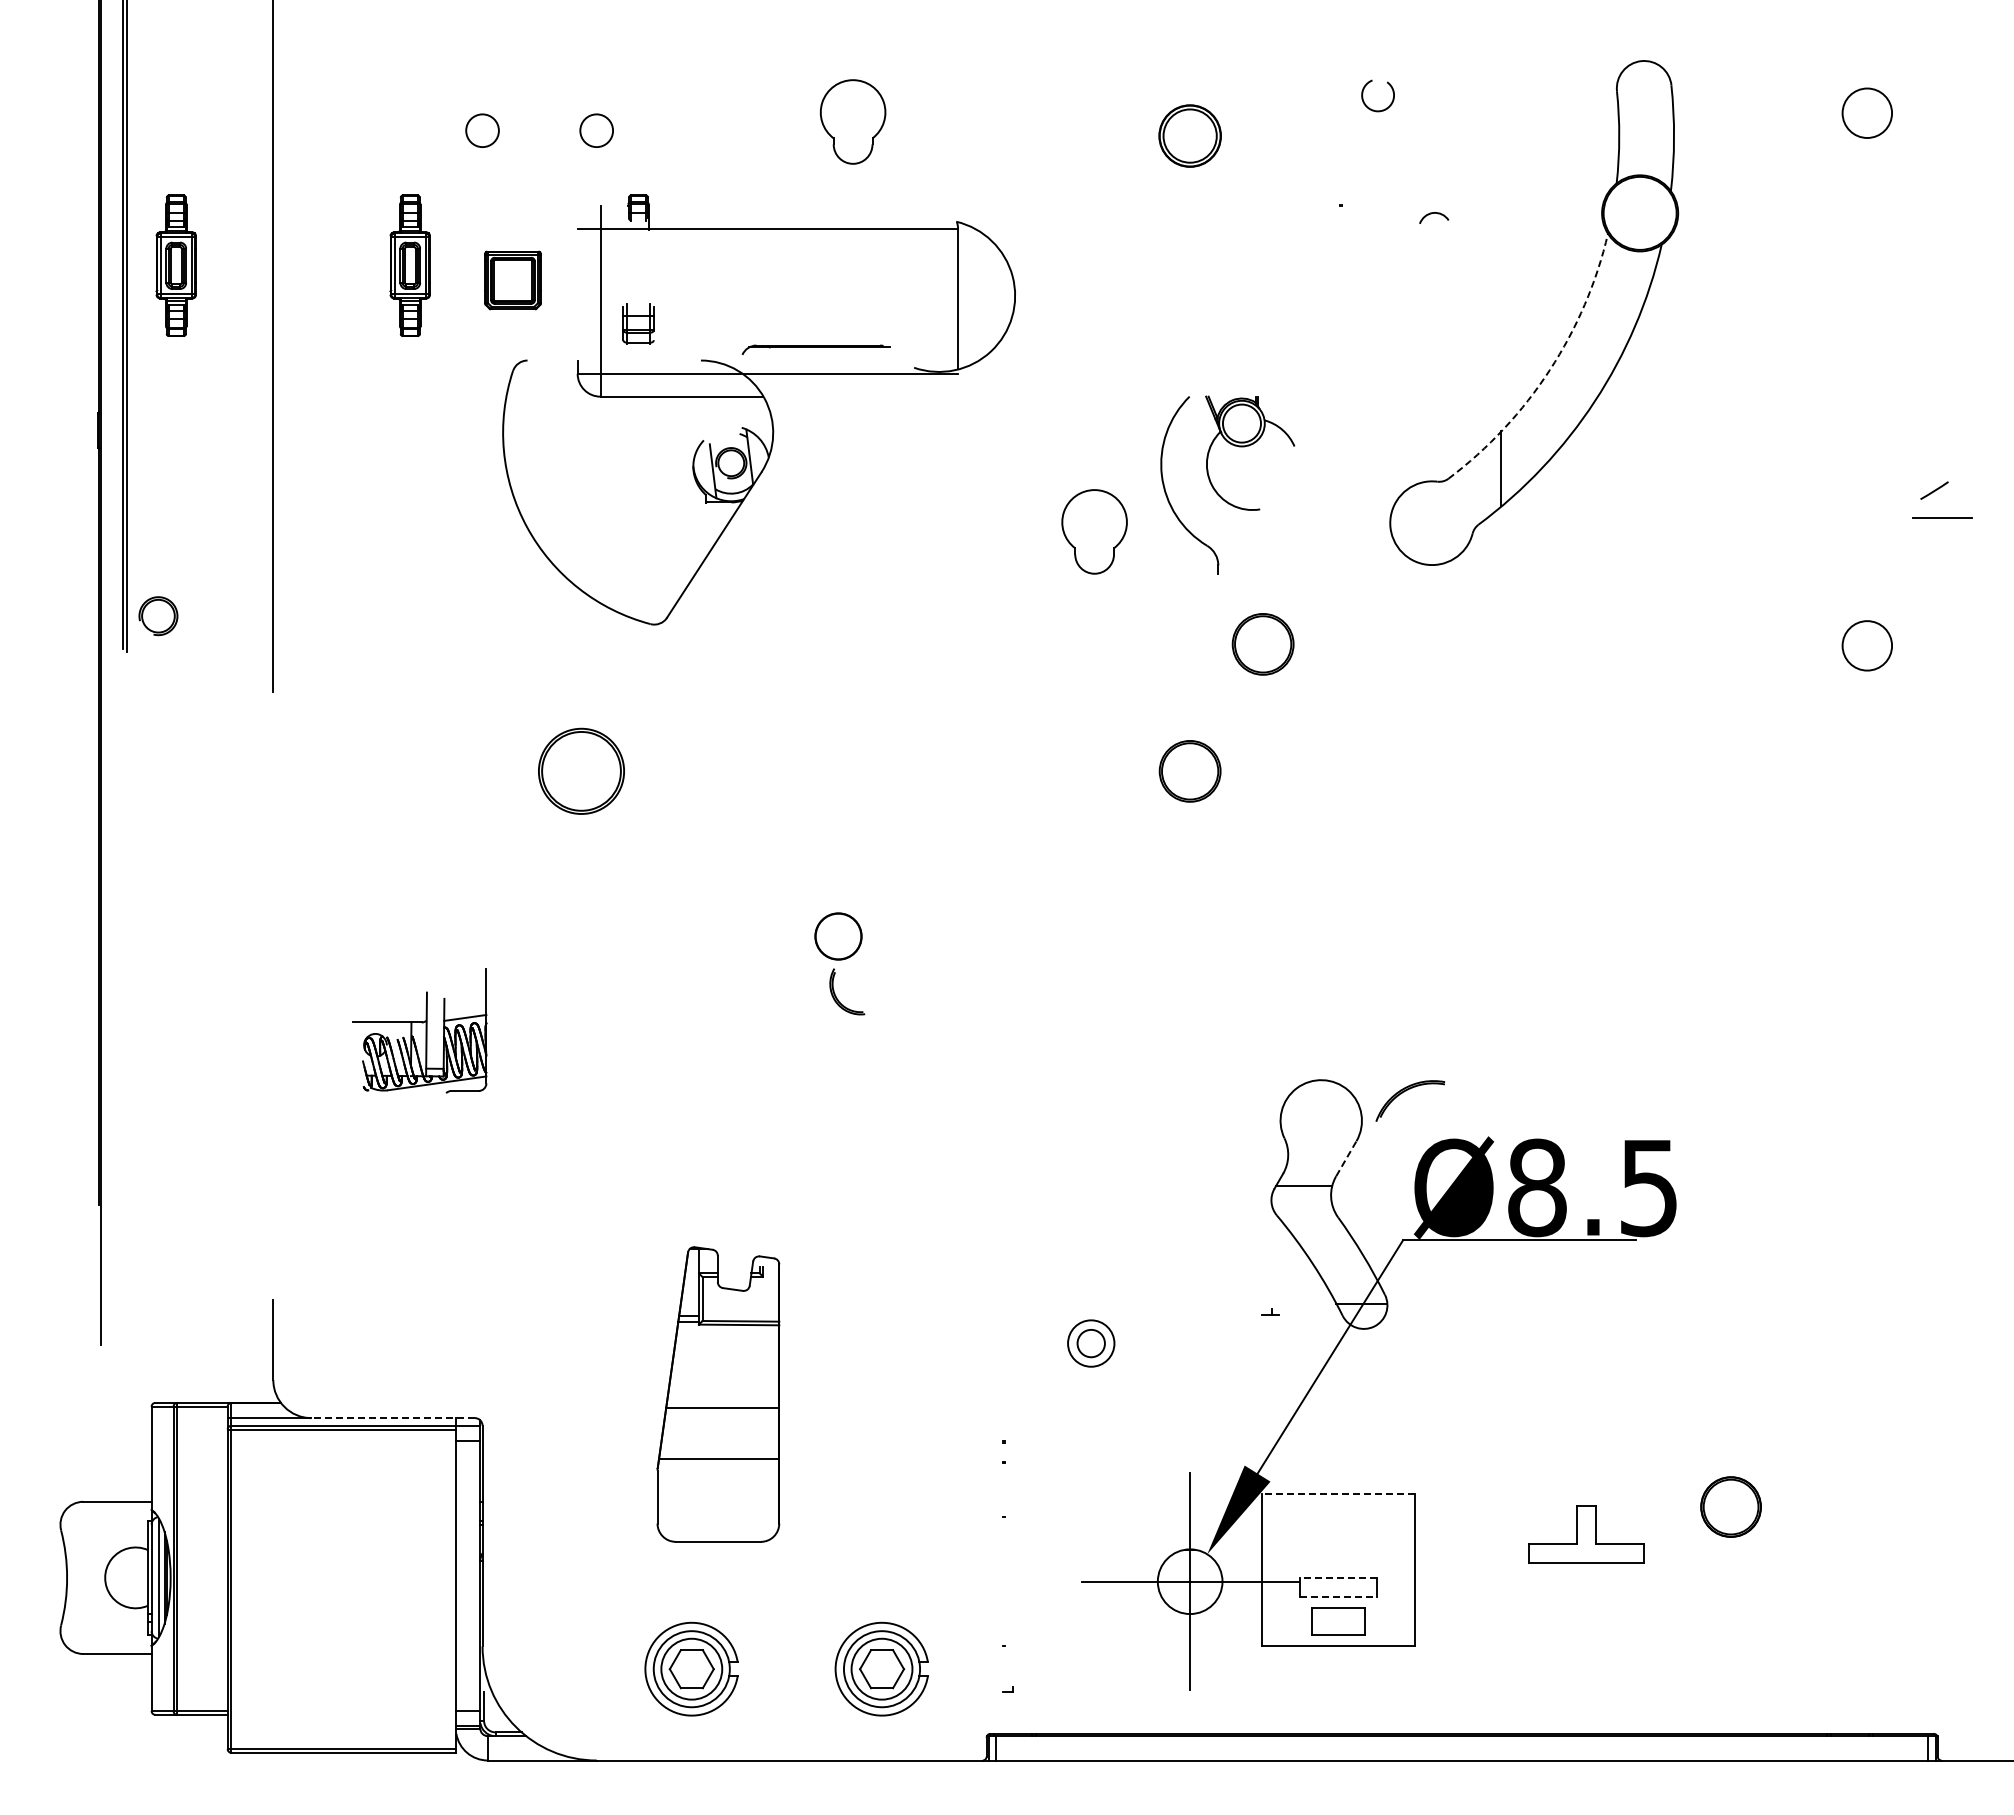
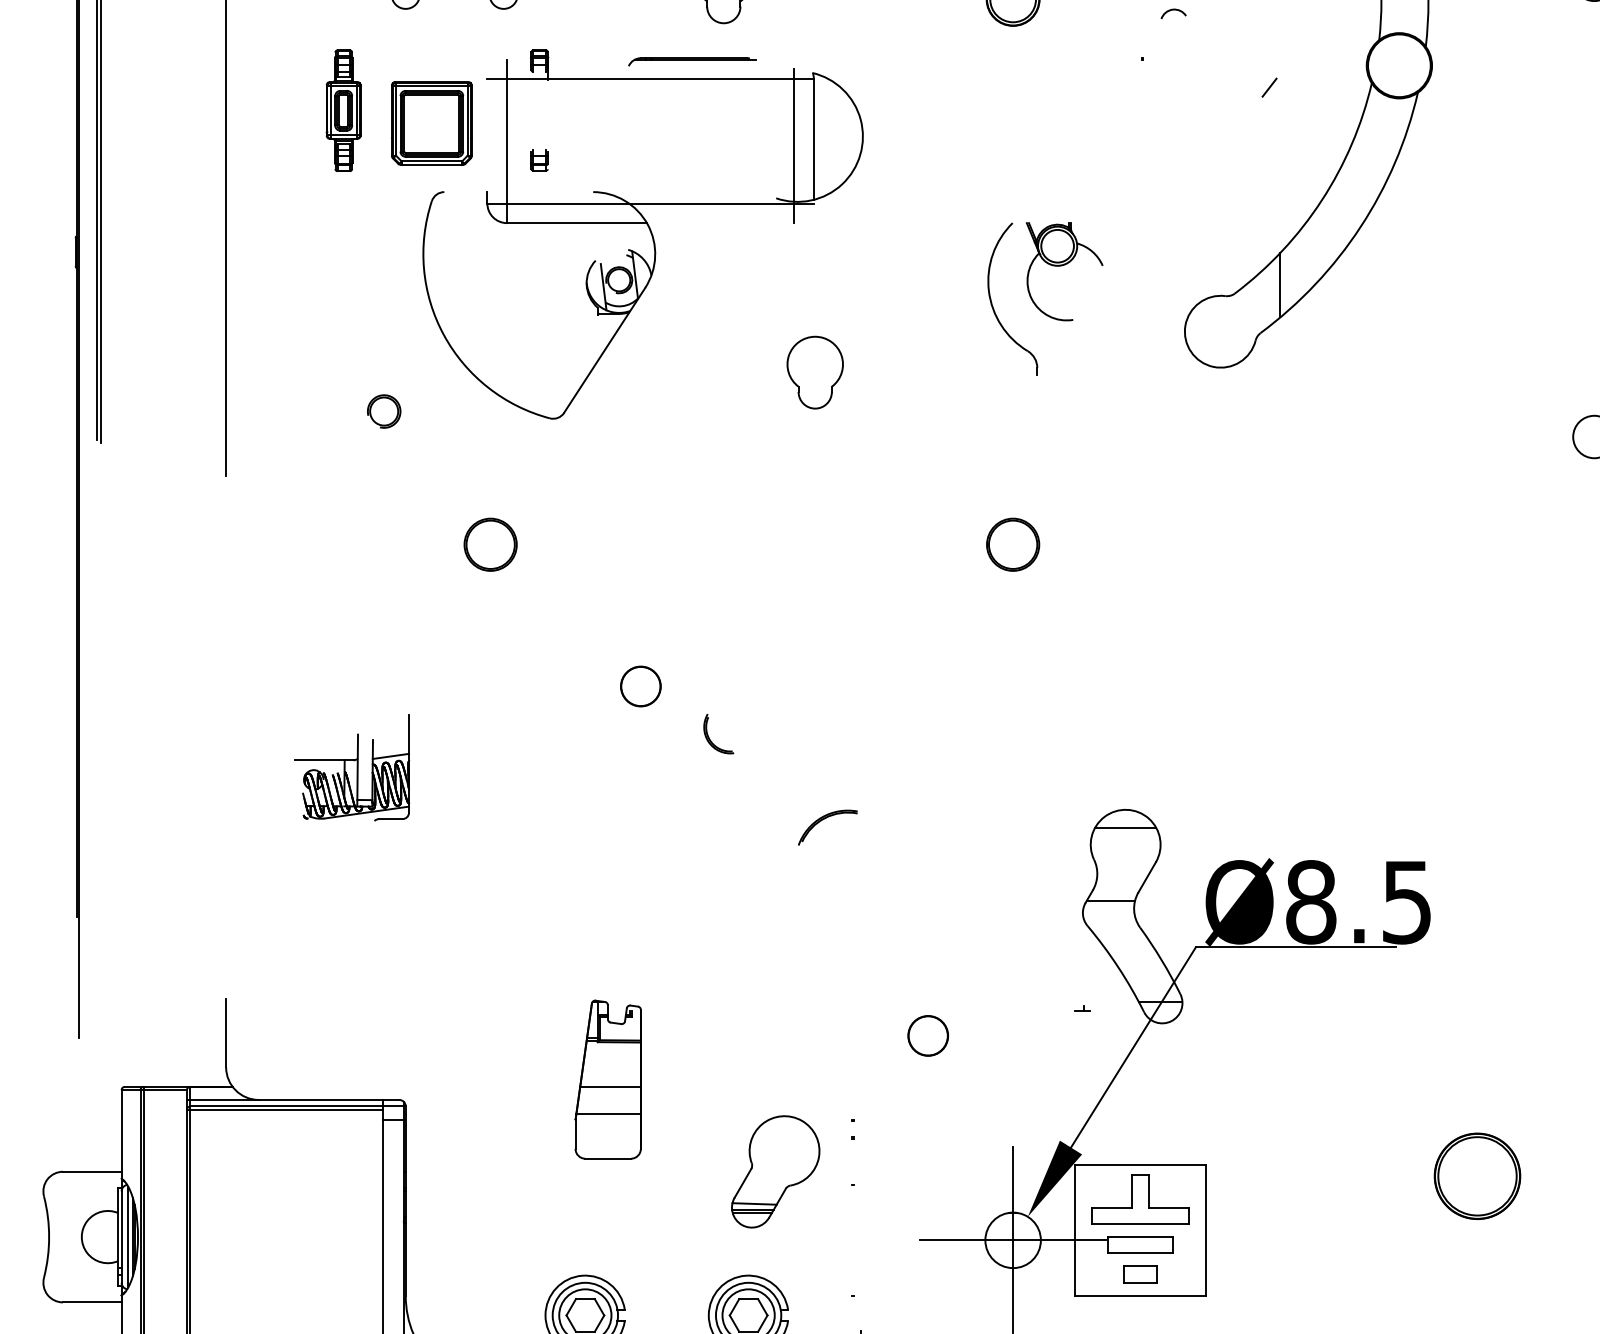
arc: (1434, 213) -> (1173, 10), moved
line: (1488, 238) -> (1269, 87), added
part: (175, 265) -> (142, 110), removed
part: (512, 280) -> (431, 123), size x1.67
line: (935, 306) -> (794, 145), added
part: (638, 323) -> (539, 160), size x0.62
part: (815, 349) -> (691, 61), moved
arc: (1549, 370) -> (1321, 200), dashed -> solid
part: (1094, 531) -> (815, 372), moved
part: (158, 616) -> (384, 411), moved
part: (1262, 644) -> (1075, 435), removed
part: (581, 771) -> (490, 544), size x0.71
circle: (838, 936) -> (640, 686), moved
part: (1406, 1091) -> (824, 819), moved
line: (1321, 1101) -> (1125, 828), added
line: (1346, 1158) -> (1147, 877), dashed -> solid
circle: (1091, 1343) -> (928, 1035), size x1.67
part: (718, 1394) -> (608, 1079), size x0.62
line: (393, 1418) -> (329, 1100), dashed -> solid
line: (1338, 1494) -> (1140, 1165), dashed -> solid
part: (913, 1501) -> (775, 1171), added
part: (1730, 1506) -> (1476, 1175), size x1.67
part: (1586, 1534) -> (1140, 1199), moved
line: (1338, 1577) -> (1140, 1236), dashed -> solid
line: (1339, 1596) -> (1141, 1253), dashed -> solid
part: (1338, 1621) -> (1140, 1274), size x0.71

